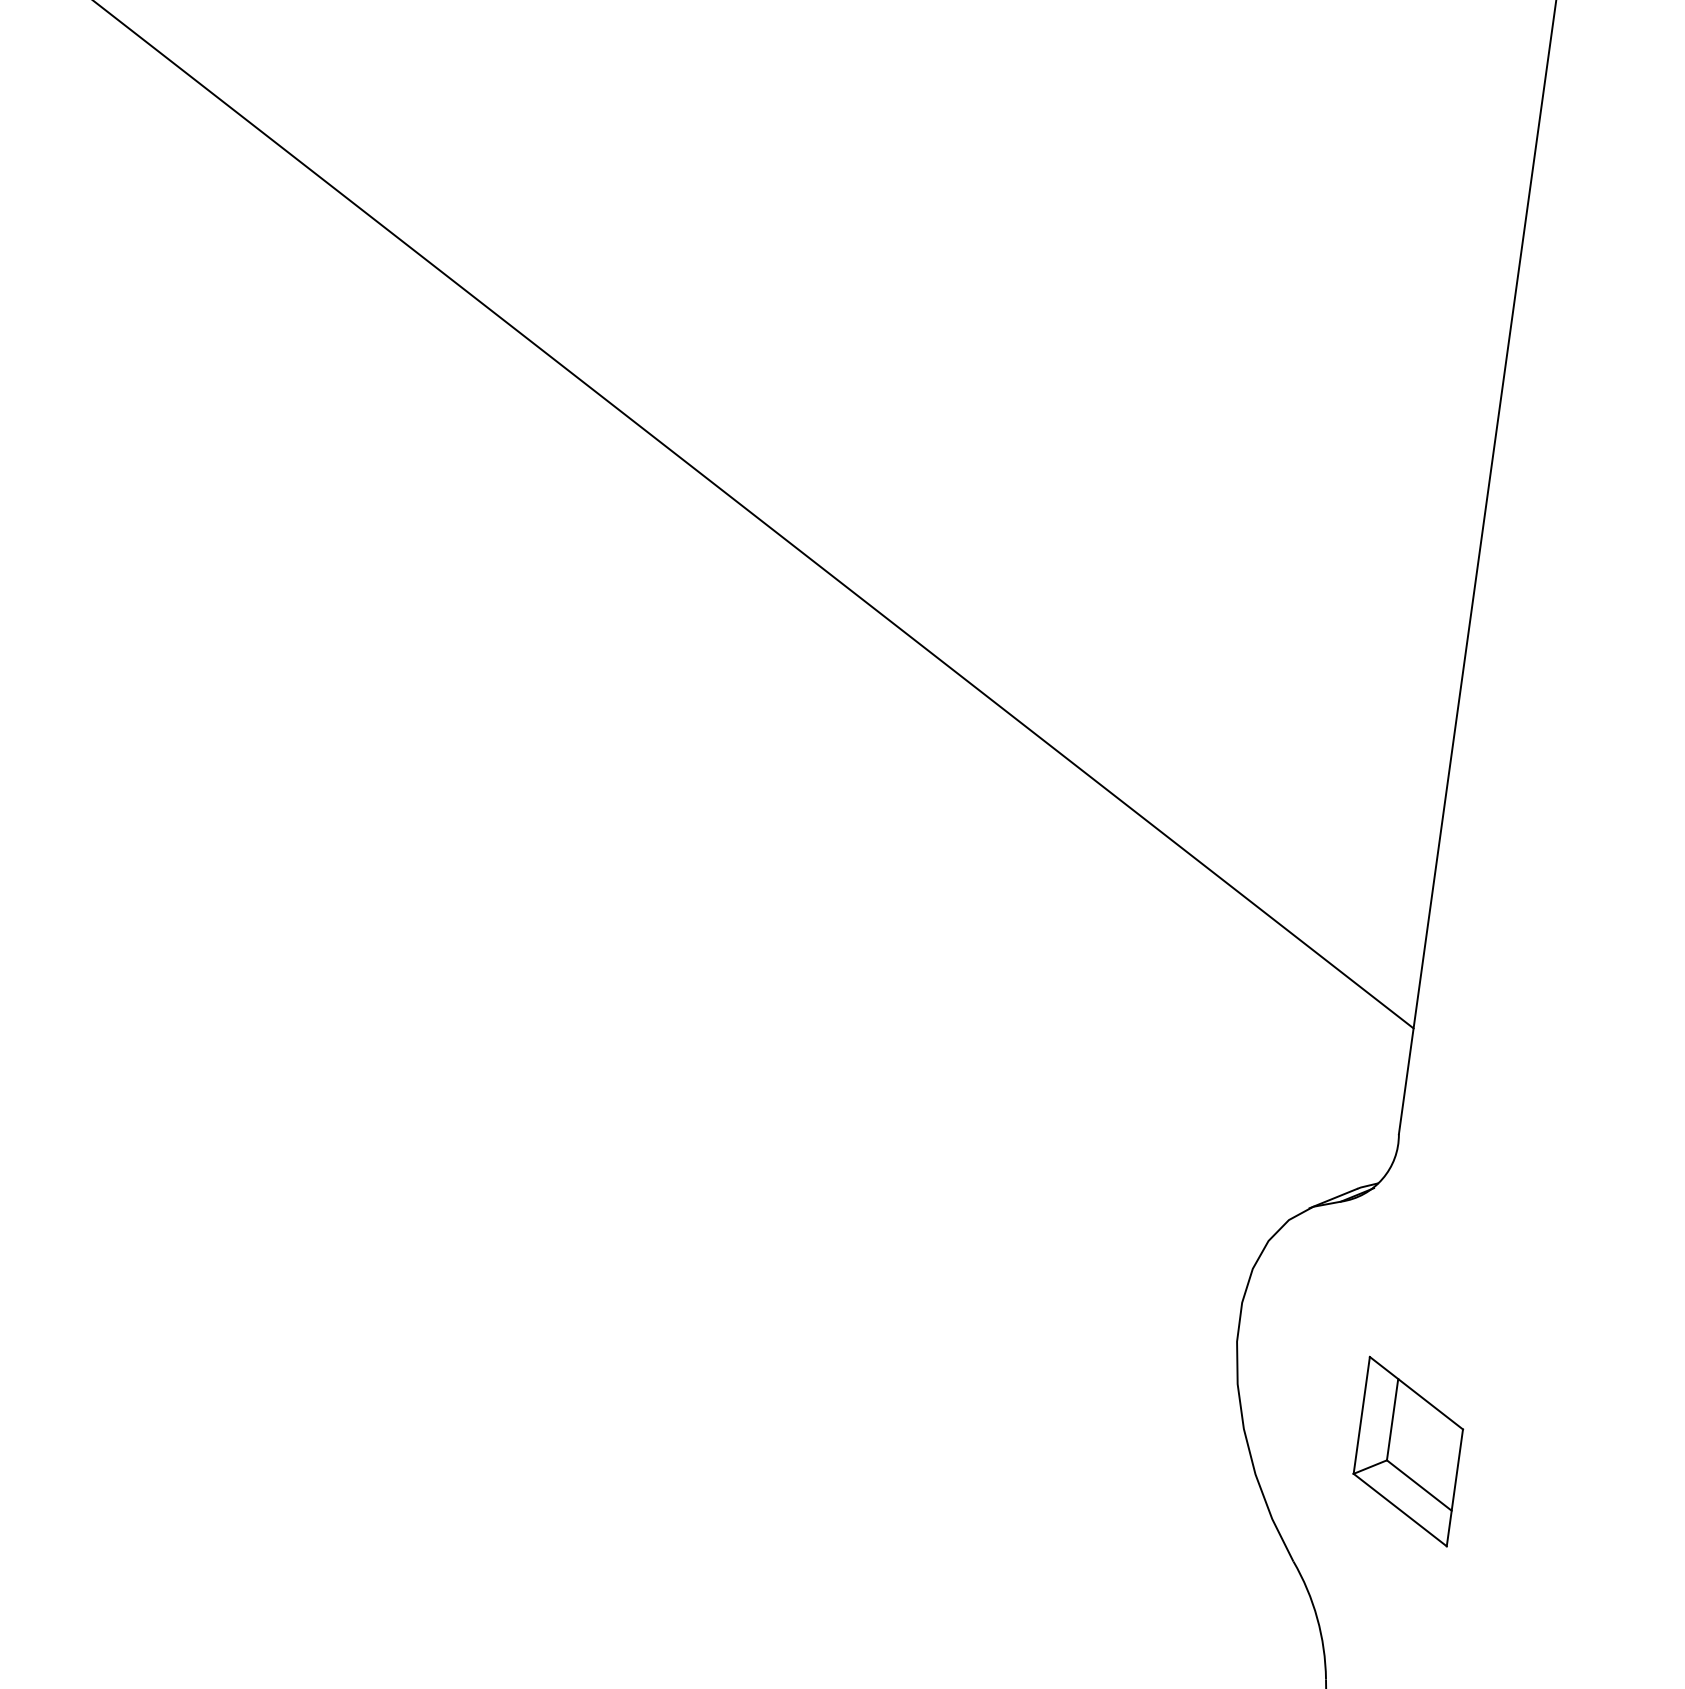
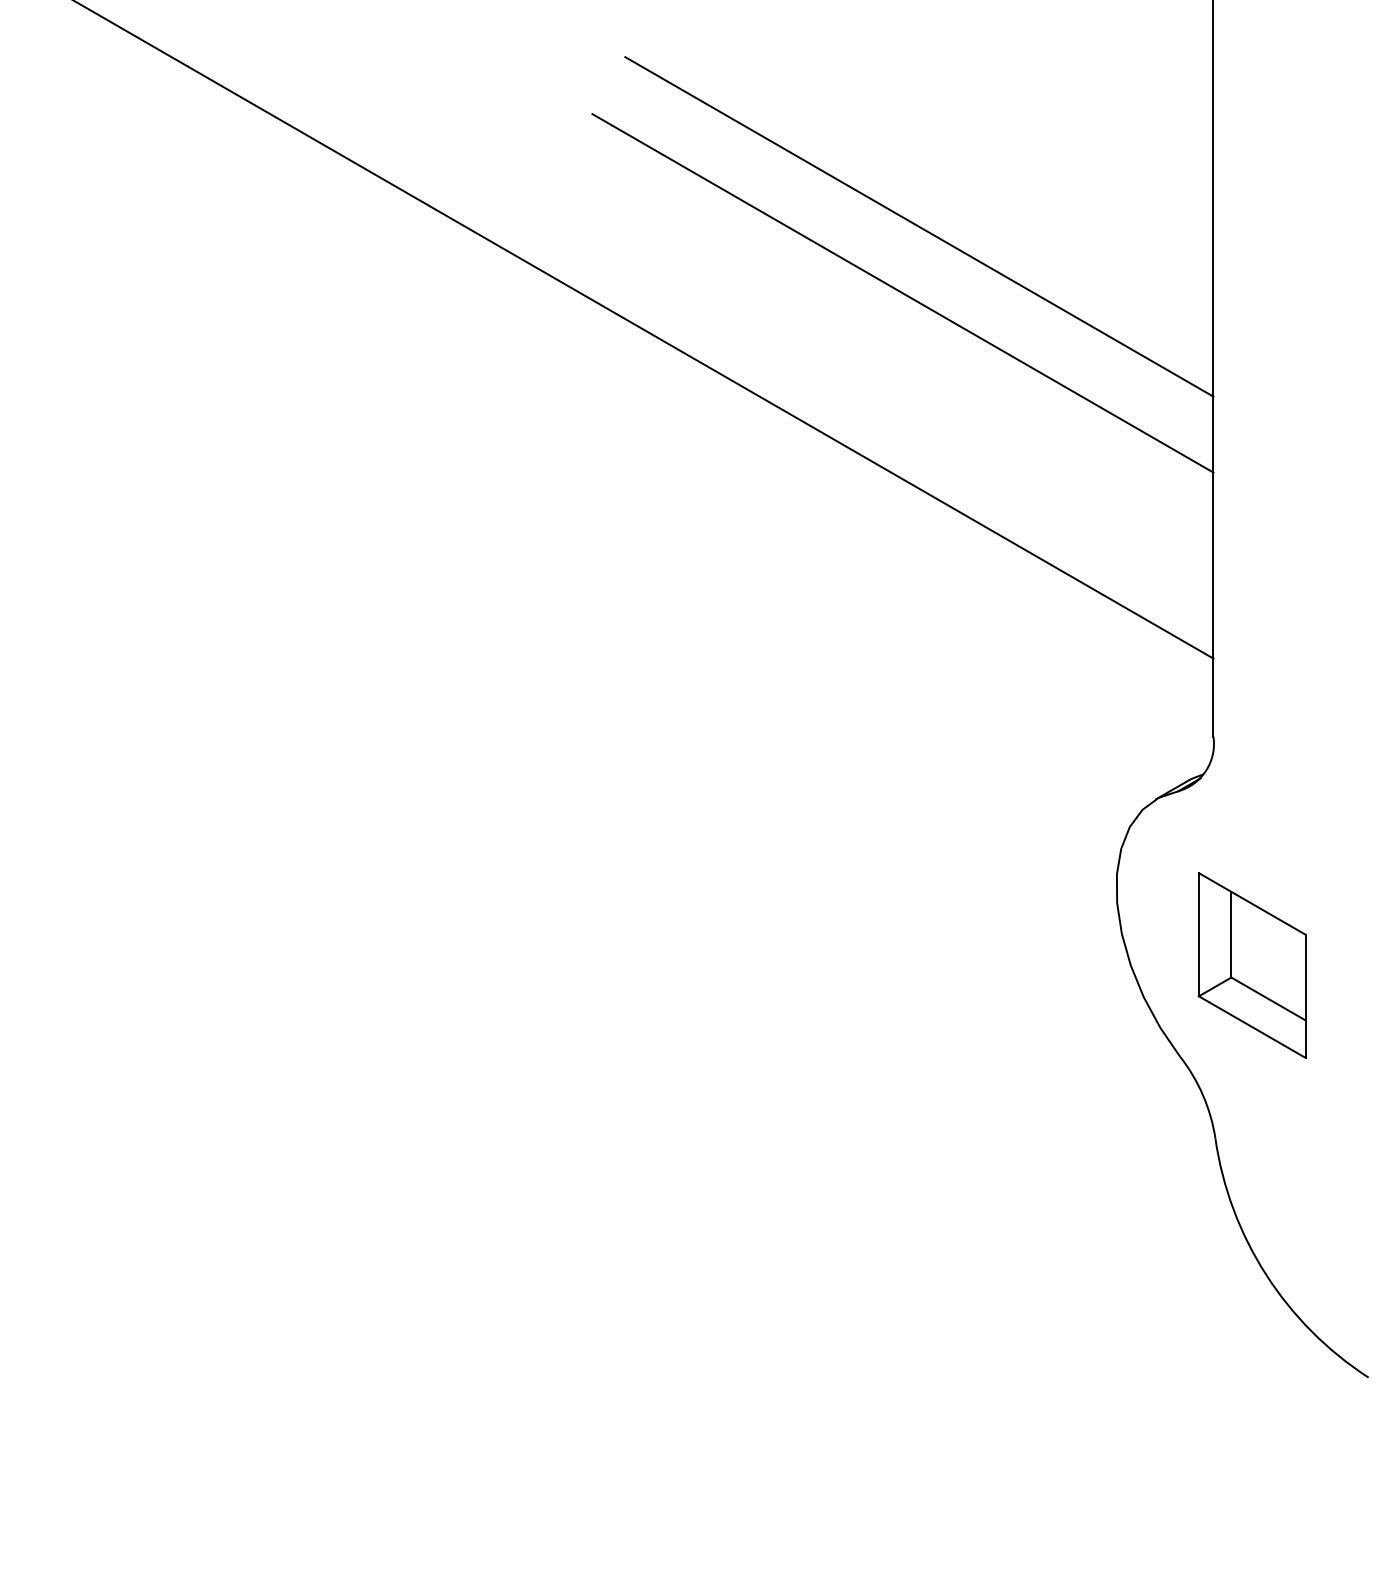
line: (1096, 387) -> (919, 226), added
line: (1060, 475) -> (902, 293), added
part: (1407, 1451) -> (1251, 965), size x1.43

